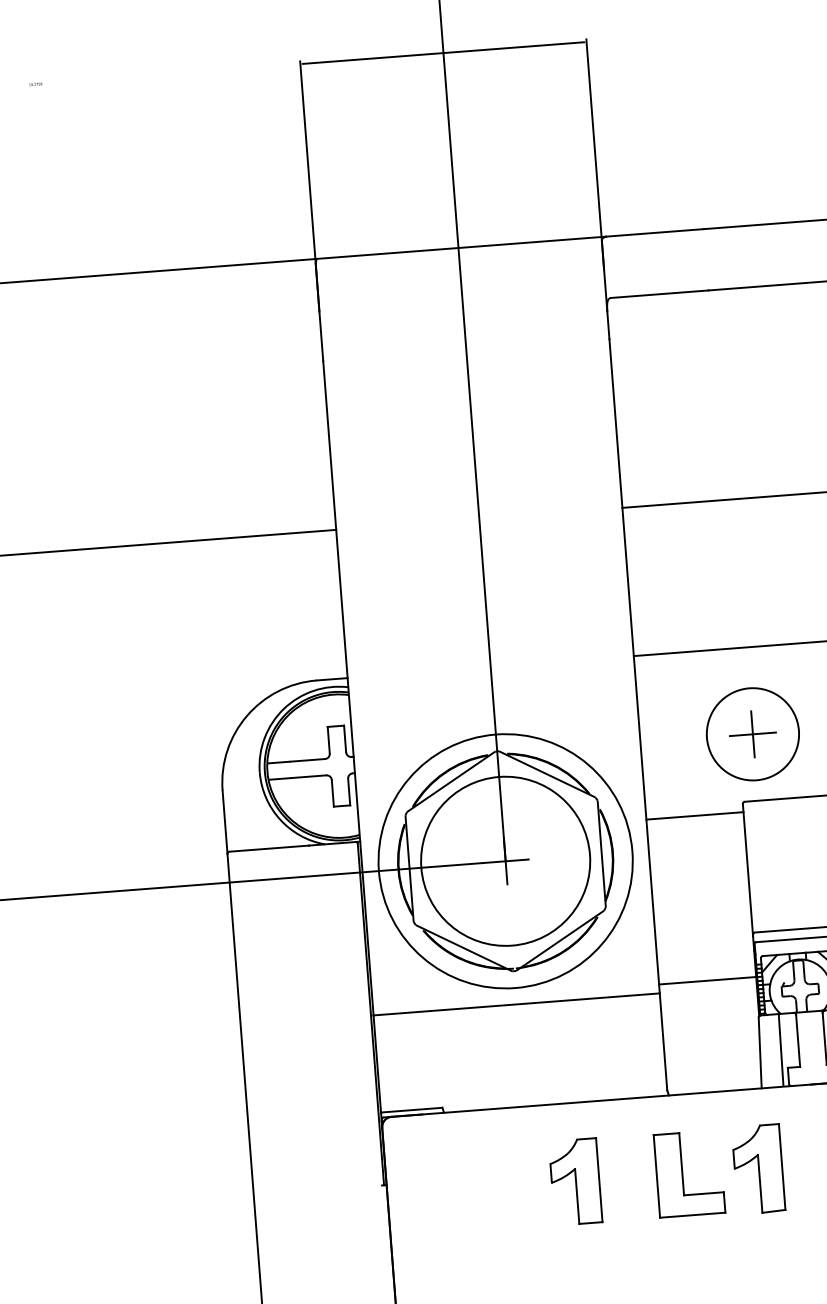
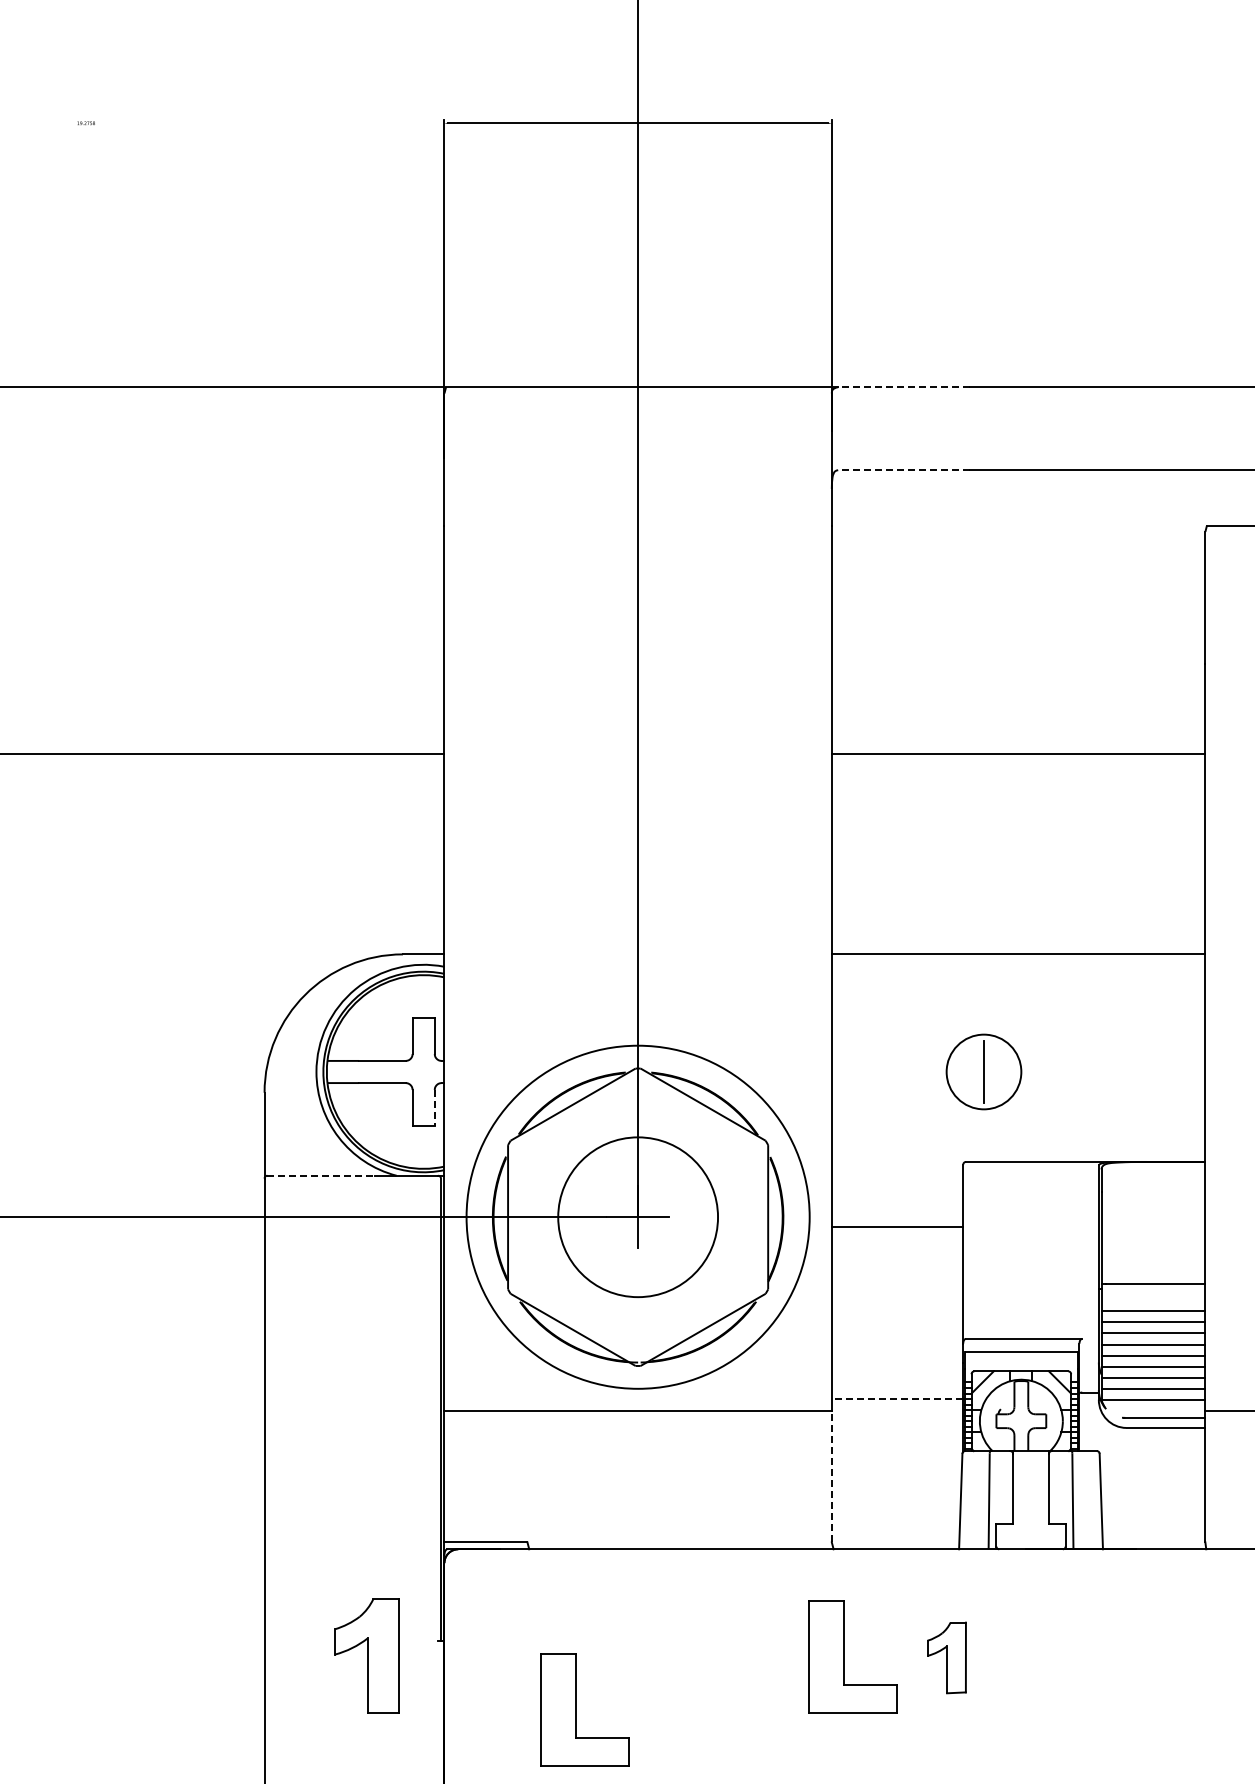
line: (655, 233) -> (904, 387), solid -> dashed
line: (660, 294) -> (904, 470), solid -> dashed
circle: (752, 733) -> (983, 1071), size x0.6
line: (752, 734) -> (983, 1072), removed
line: (348, 791) -> (434, 1107), solid -> dashed
line: (694, 815) -> (897, 1226), moved
line: (269, 848) -> (321, 1175), solid -> dashed
circle: (505, 861) -> (637, 1217), size x0.7
line: (707, 980) -> (897, 1398), solid -> dashed
line: (663, 1041) -> (831, 1476), solid -> dashed
part: (758, 1169) -> (946, 1657), size x0.6
part: (575, 1181) -> (366, 1655), moved
part: (488, 1228) -> (576, 1709), added

